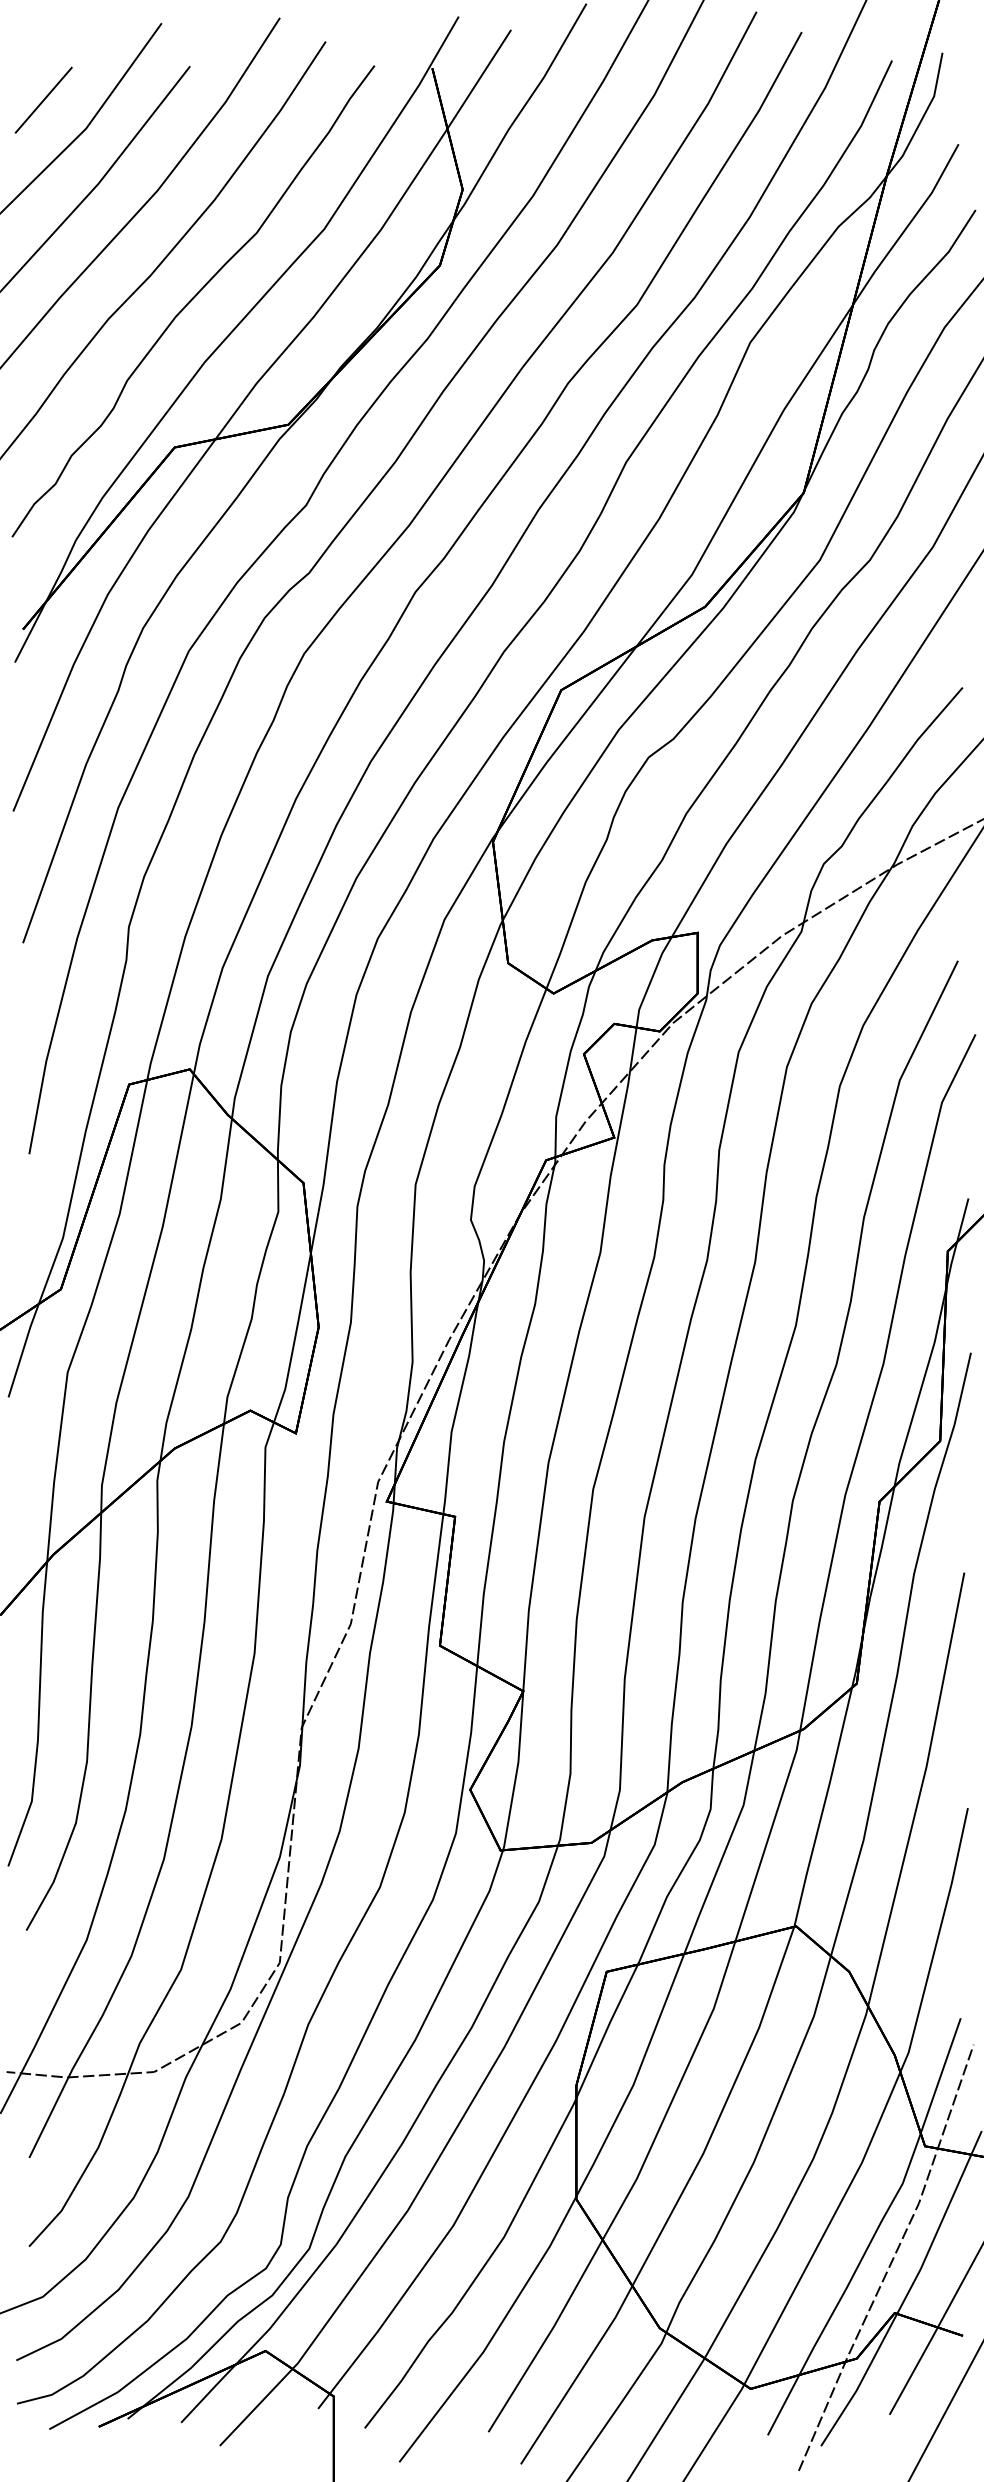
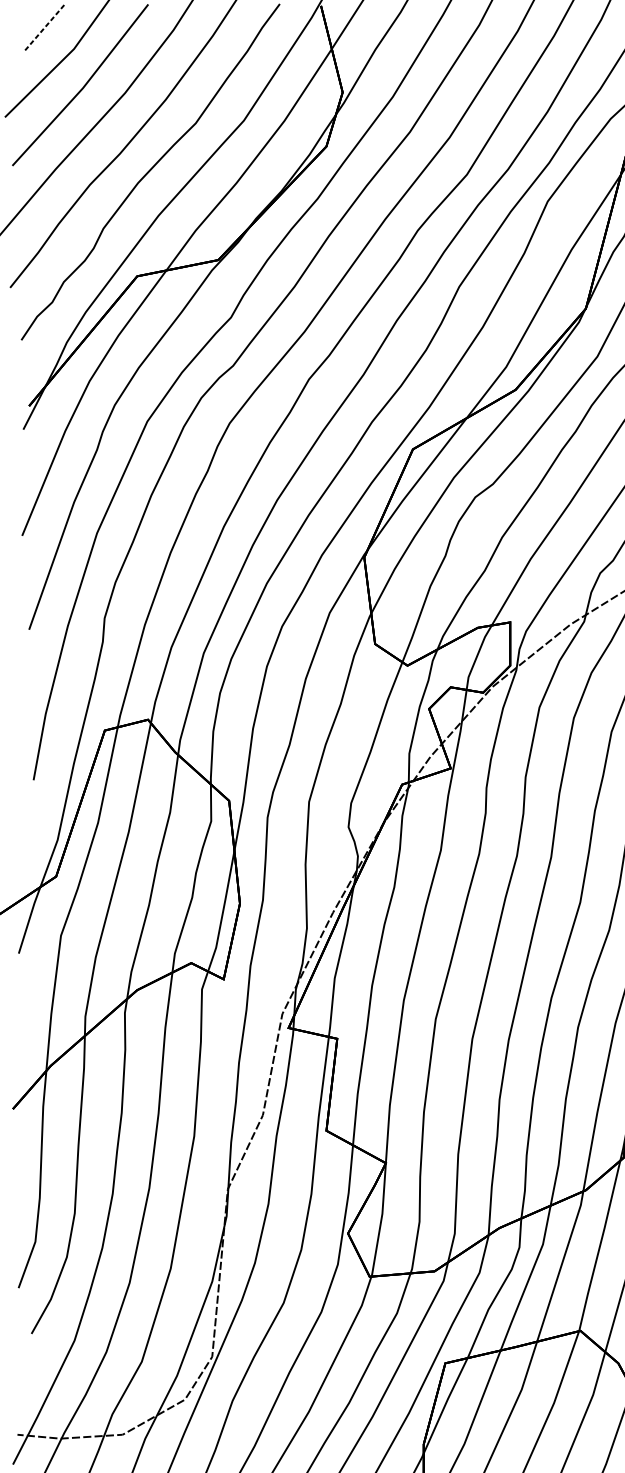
line: (43, 100) -> (43, 28), solid -> dashed

